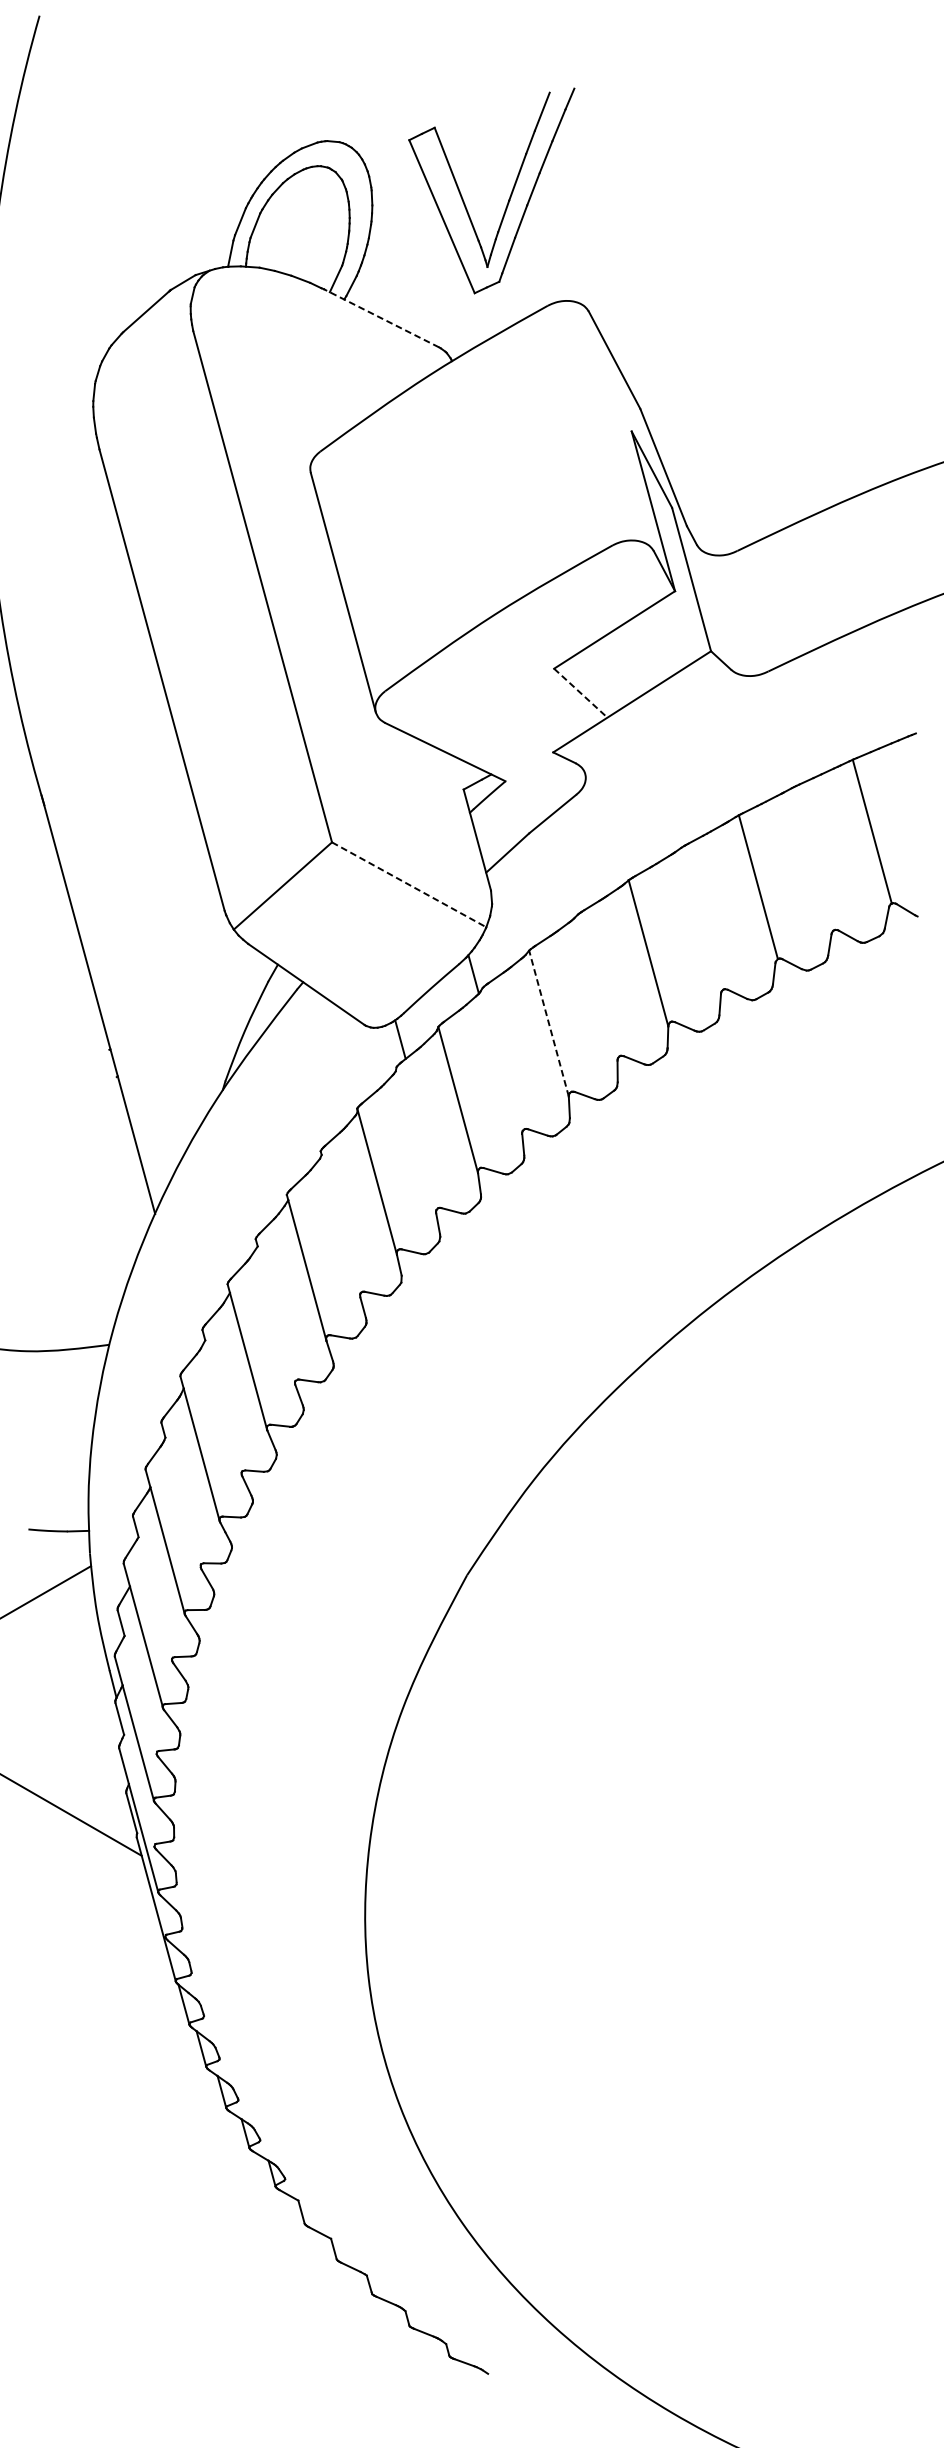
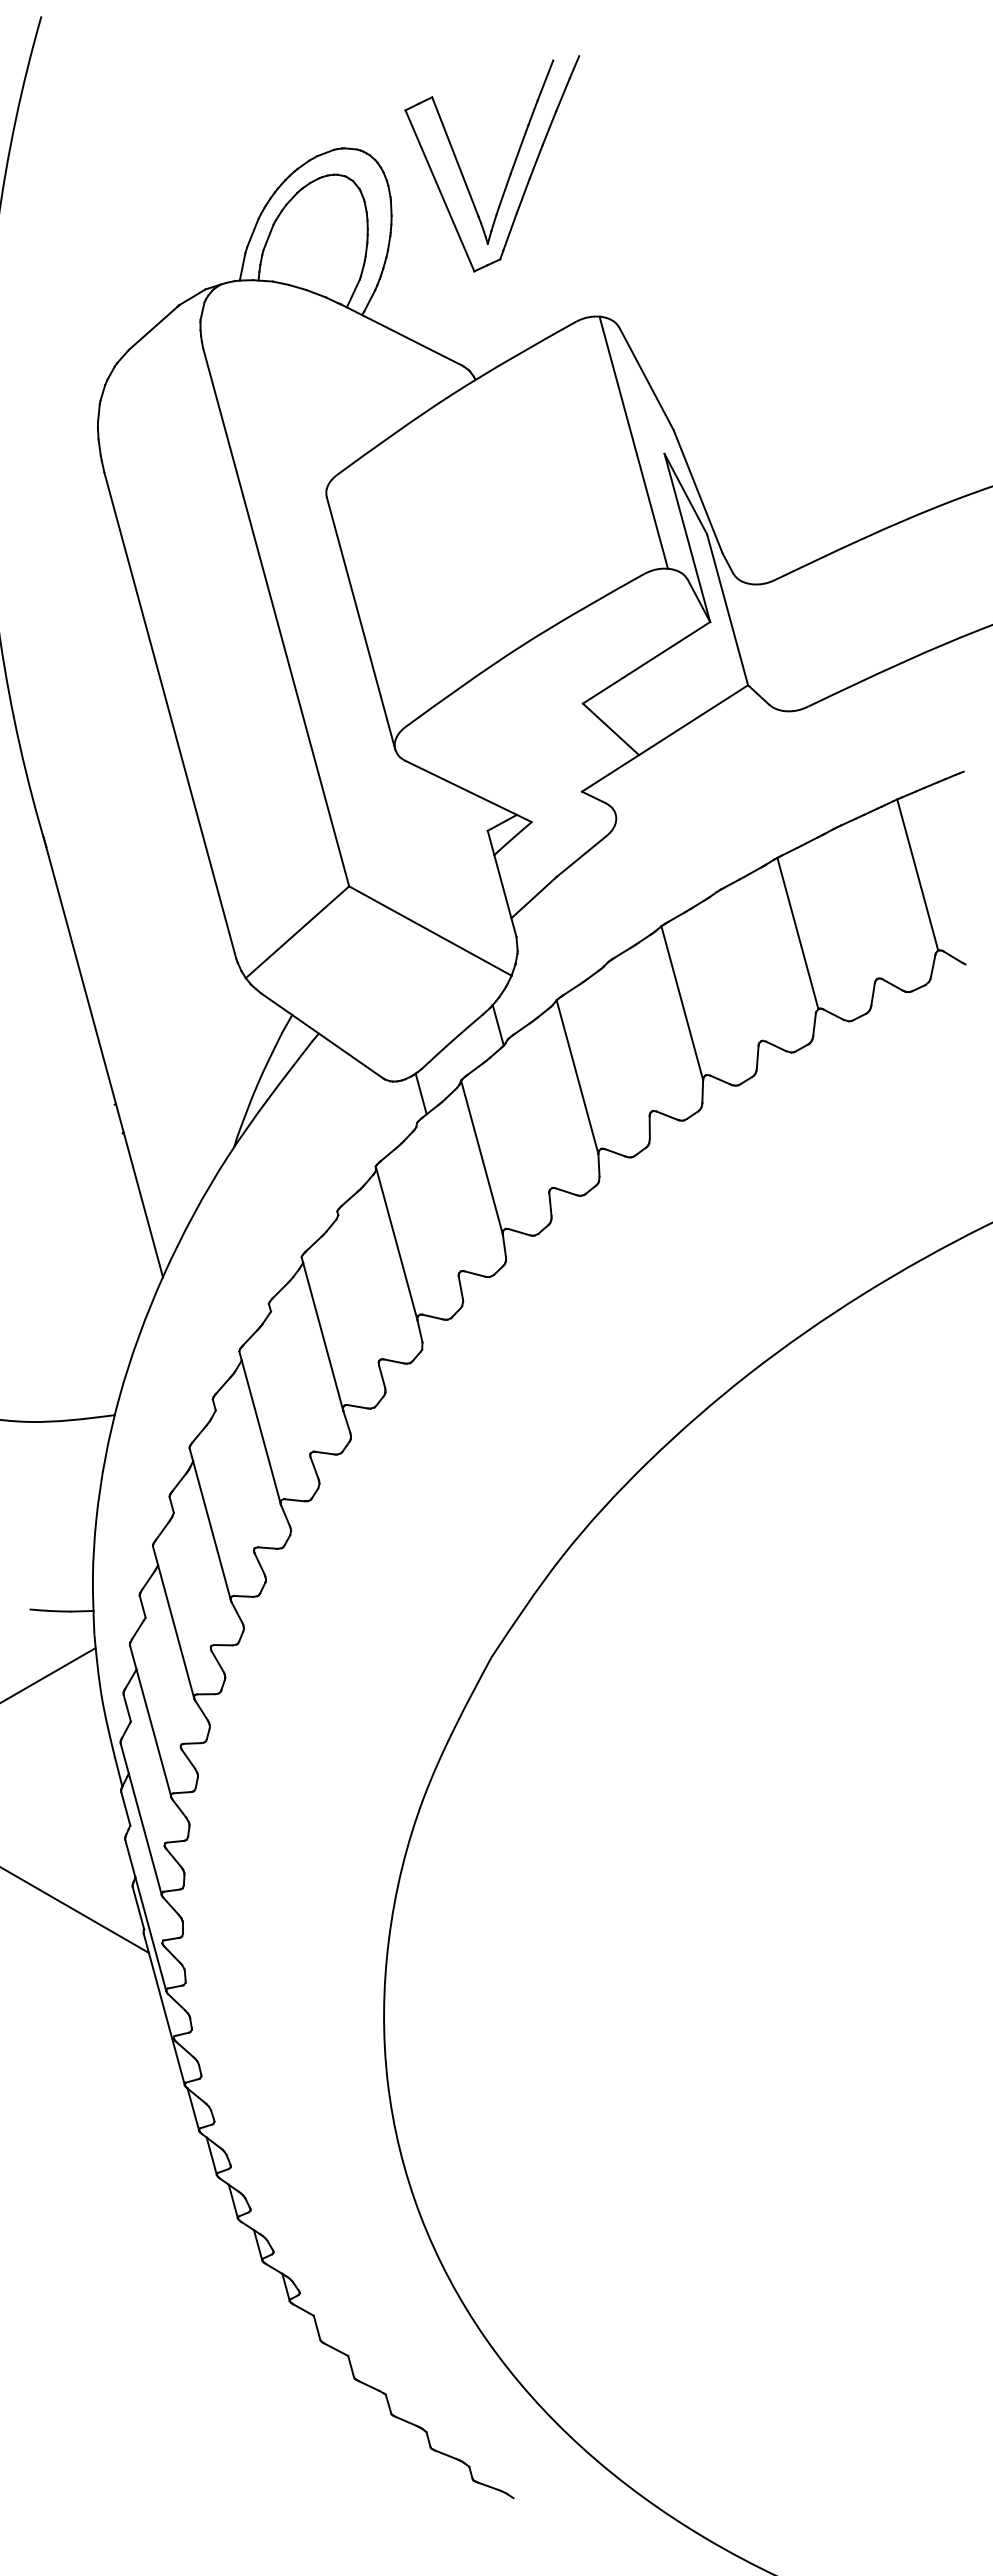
part: (510, 195) -> (511, 168), moved
line: (381, 317) -> (401, 334), dashed -> solid
line: (602, 420) -> (633, 442), added
line: (581, 693) -> (611, 729), dashed -> solid
line: (409, 885) -> (430, 931), dashed -> solid
line: (548, 1023) -> (577, 1077), dashed -> solid

